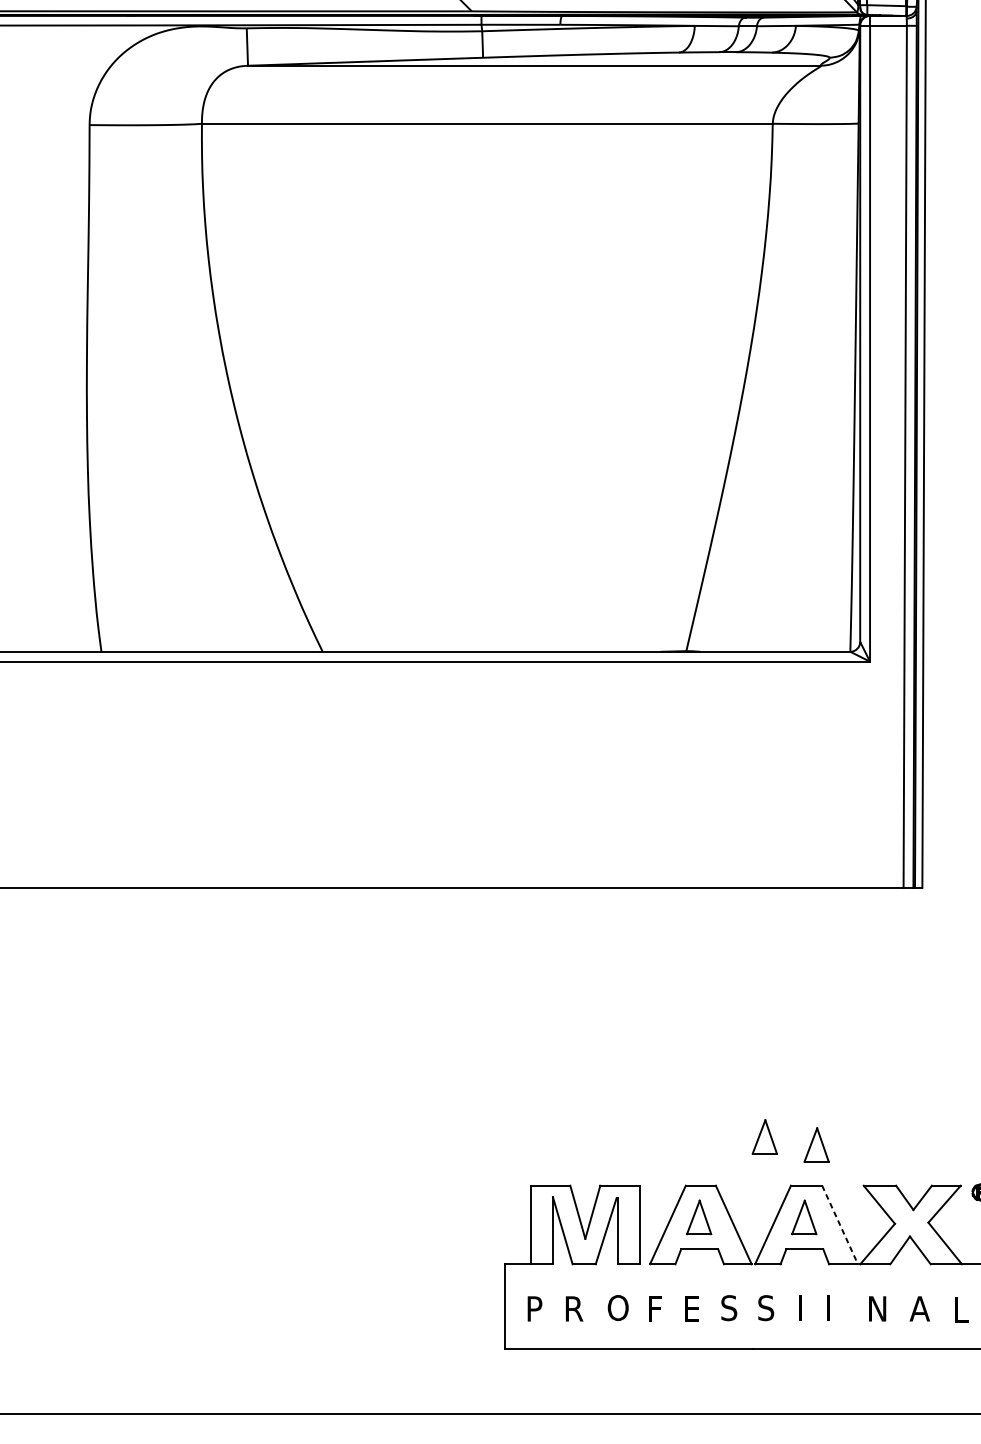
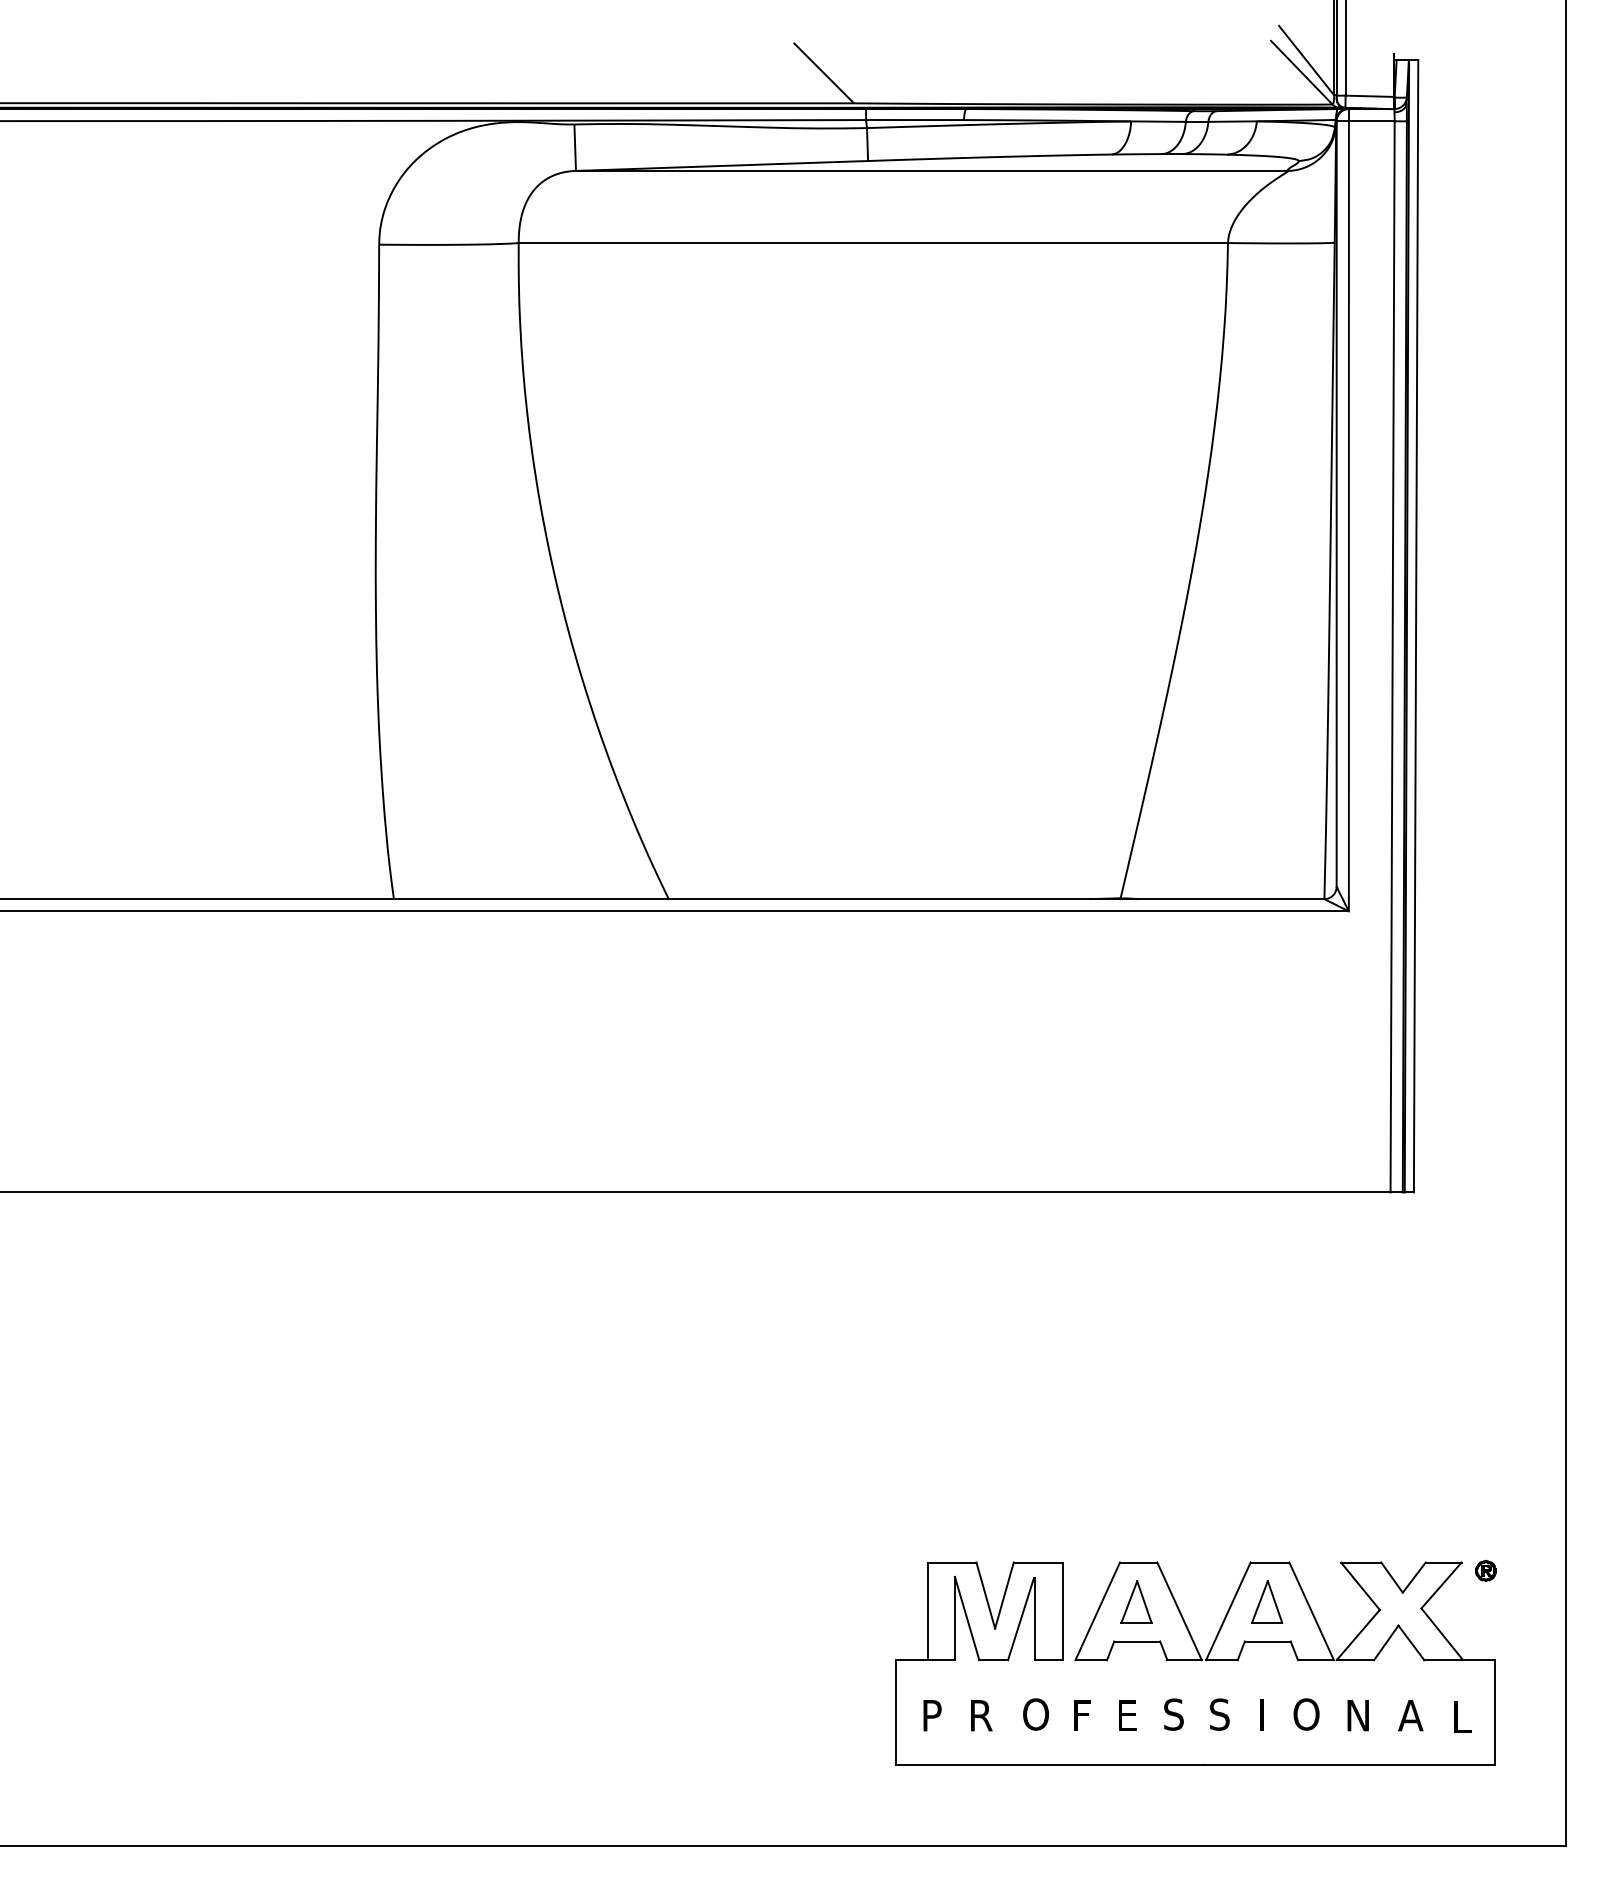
part: (765, 1136) -> (1218, 1501), removed
part: (816, 1144) -> (1282, 1511), removed
line: (839, 1225) -> (1311, 1611), dashed -> solid
text: (835, 1308) -> (1306, 1714), I -> O

